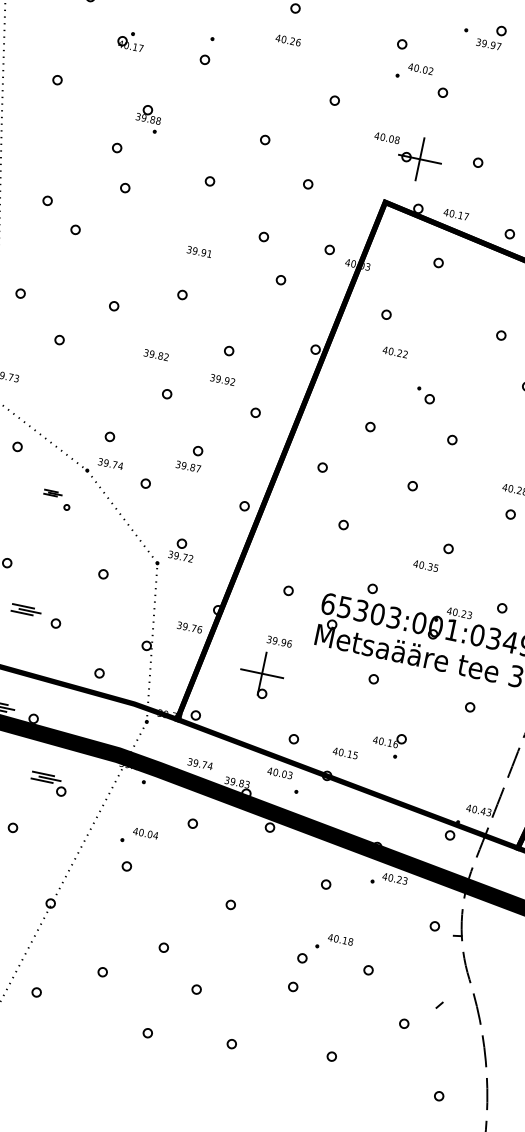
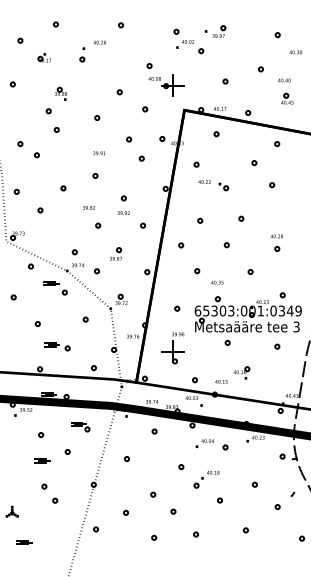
part: (484, 34) -> (215, 31), moved
text: (287, 40) -> (99, 42), moved
part: (407, 156) -> (166, 85), moved
part: (425, 394) -> (223, 186), moved
part: (56, 500) -> (55, 288), size x1.67
text: (426, 565) -> (217, 282), moved
part: (138, 836) -> (204, 443), moved
part: (324, 950) -> (206, 479), moved

